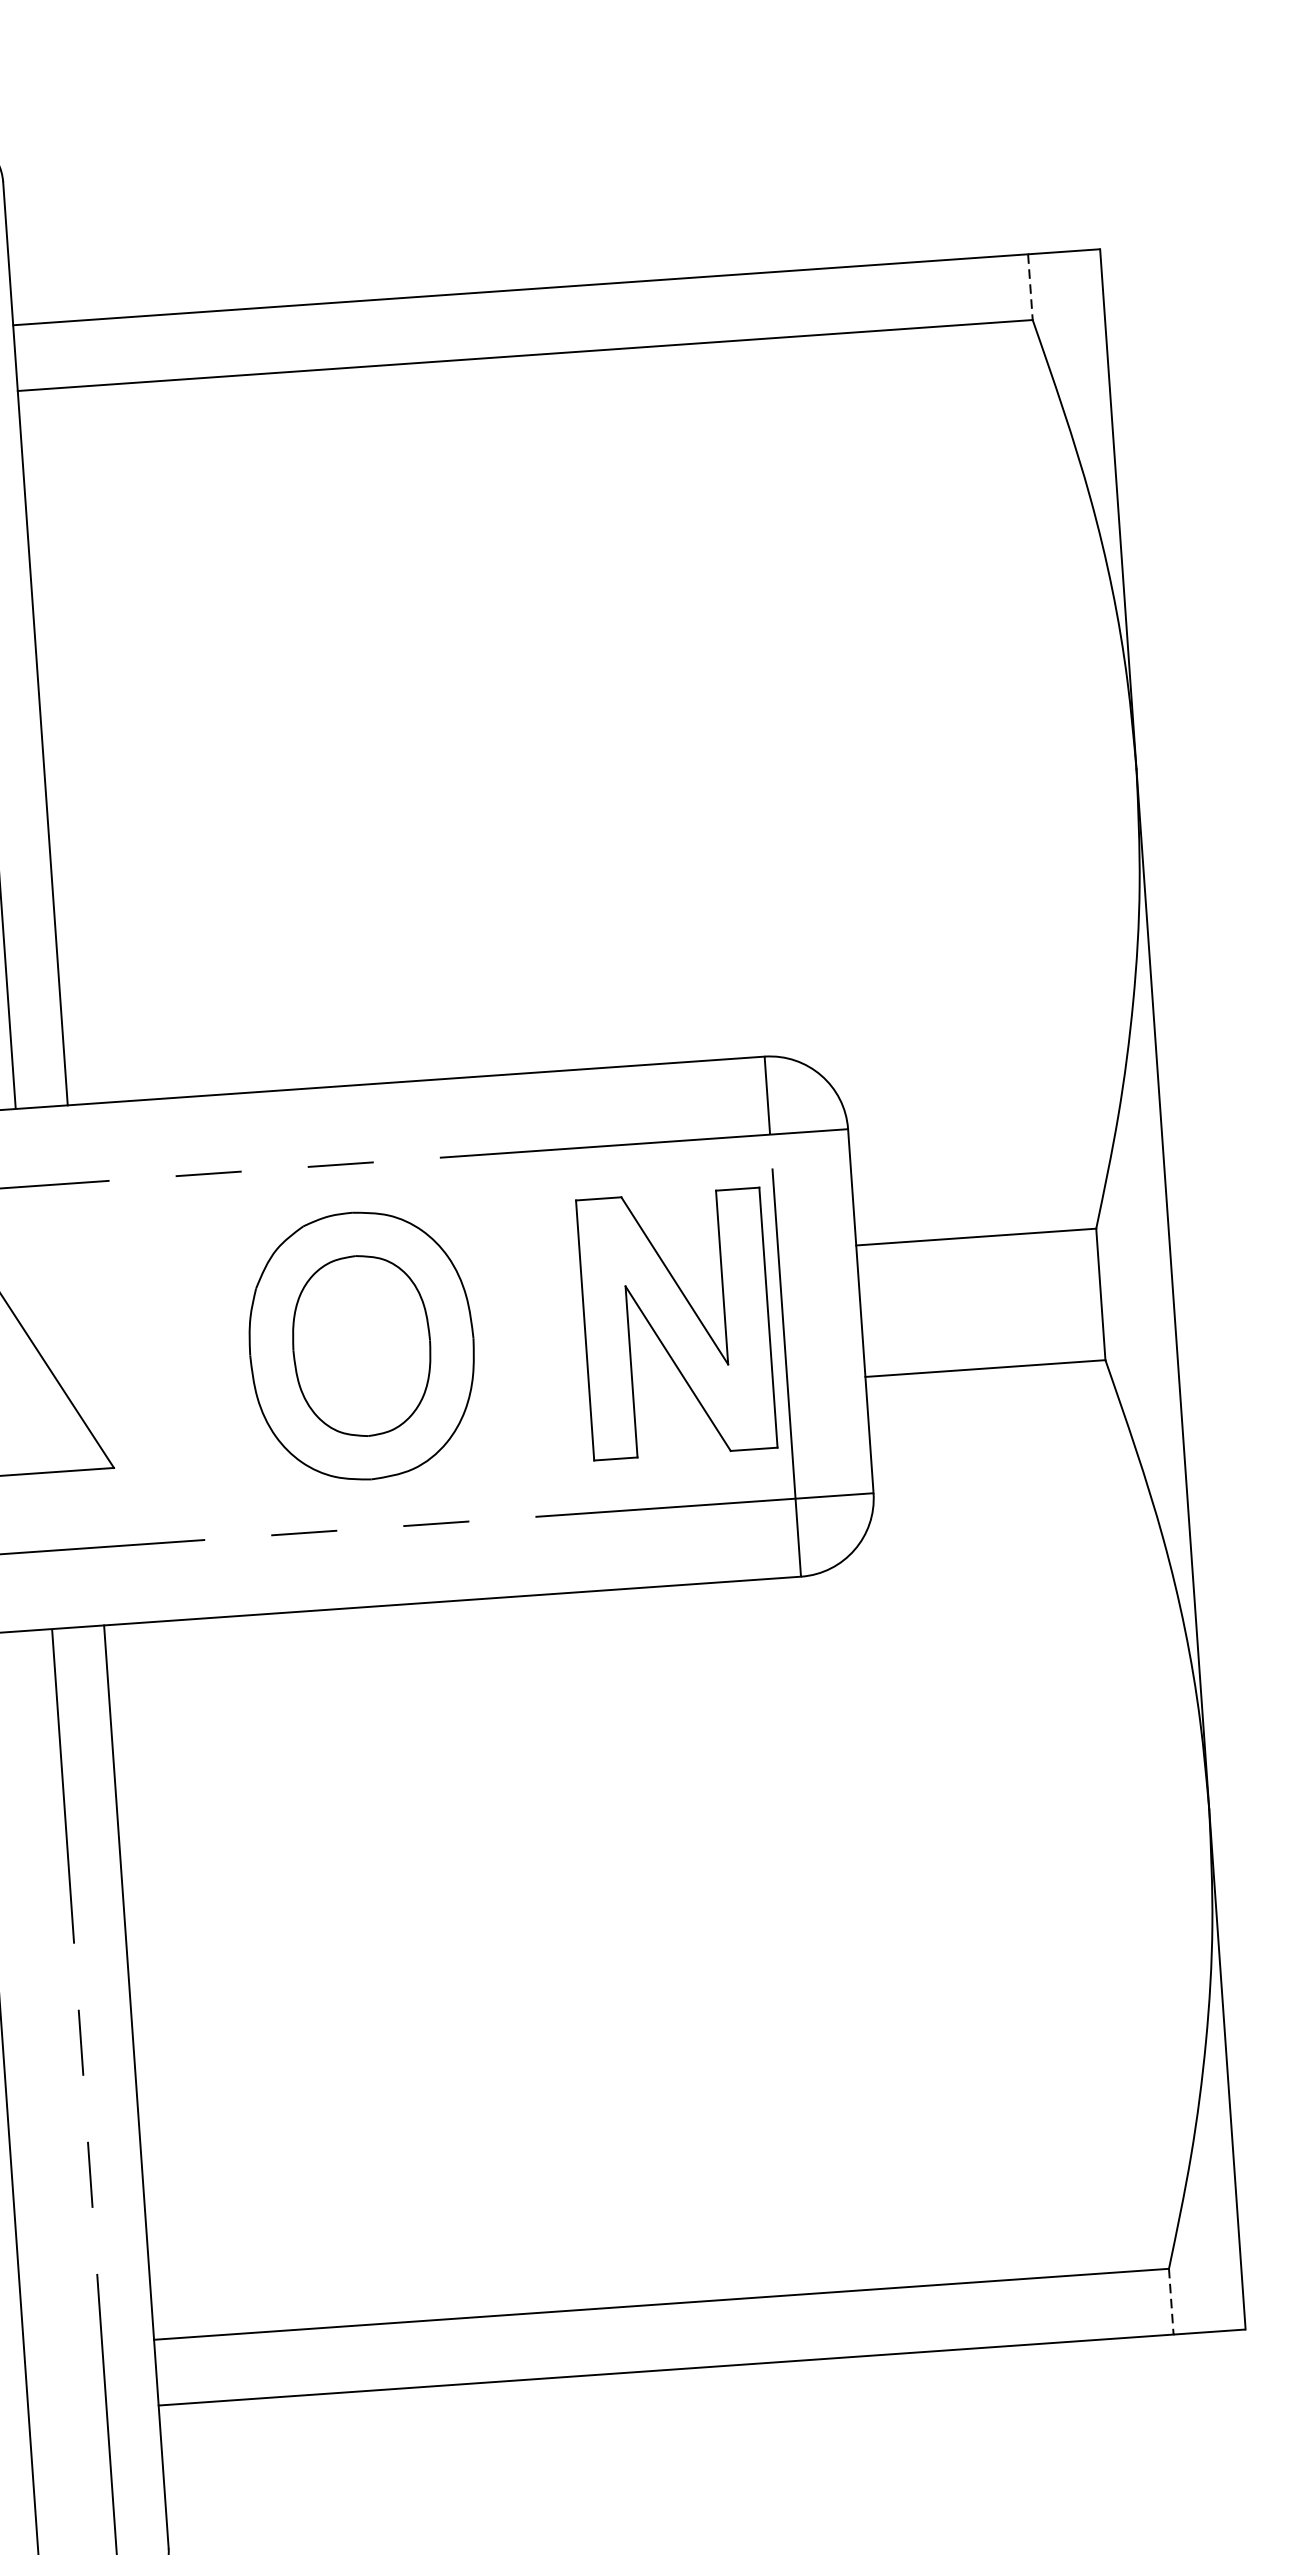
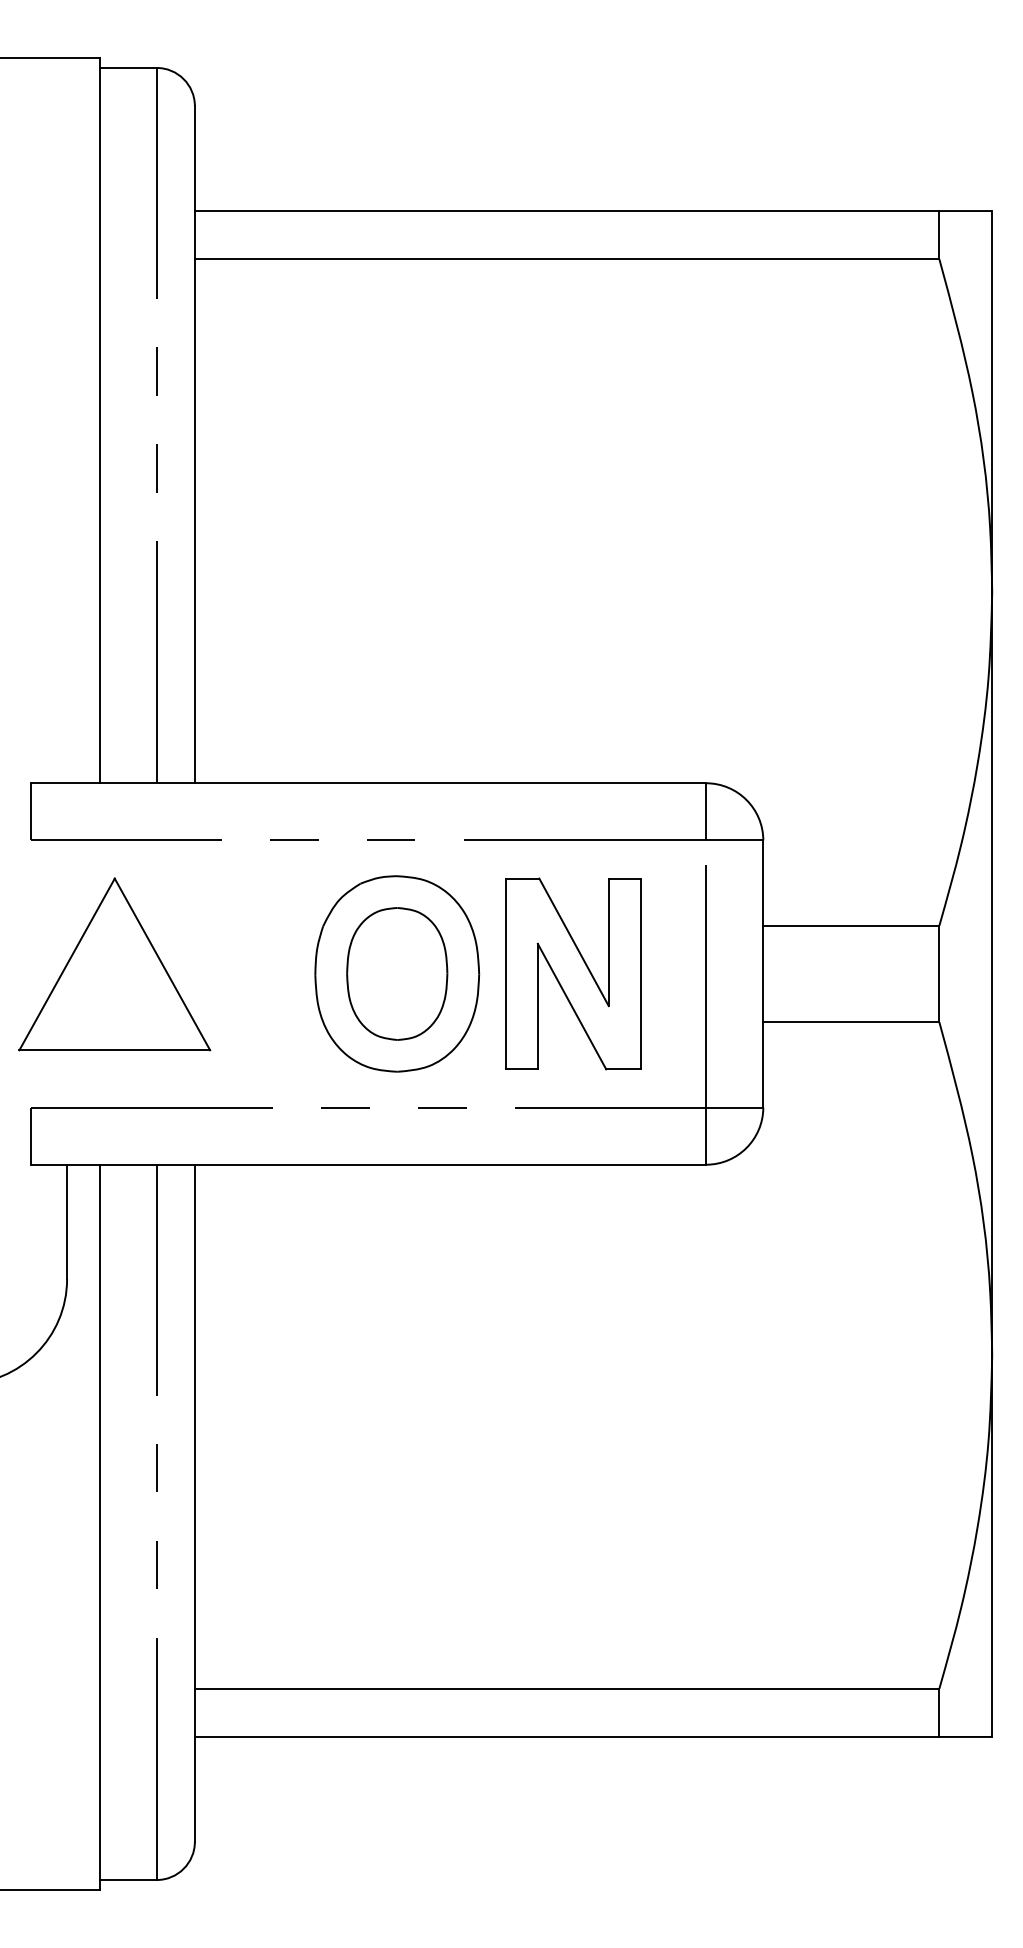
line: (1030, 287) -> (939, 235), dashed -> solid
part: (676, 1323) -> (573, 973), moved
line: (1171, 2302) -> (939, 1713), dashed -> solid

